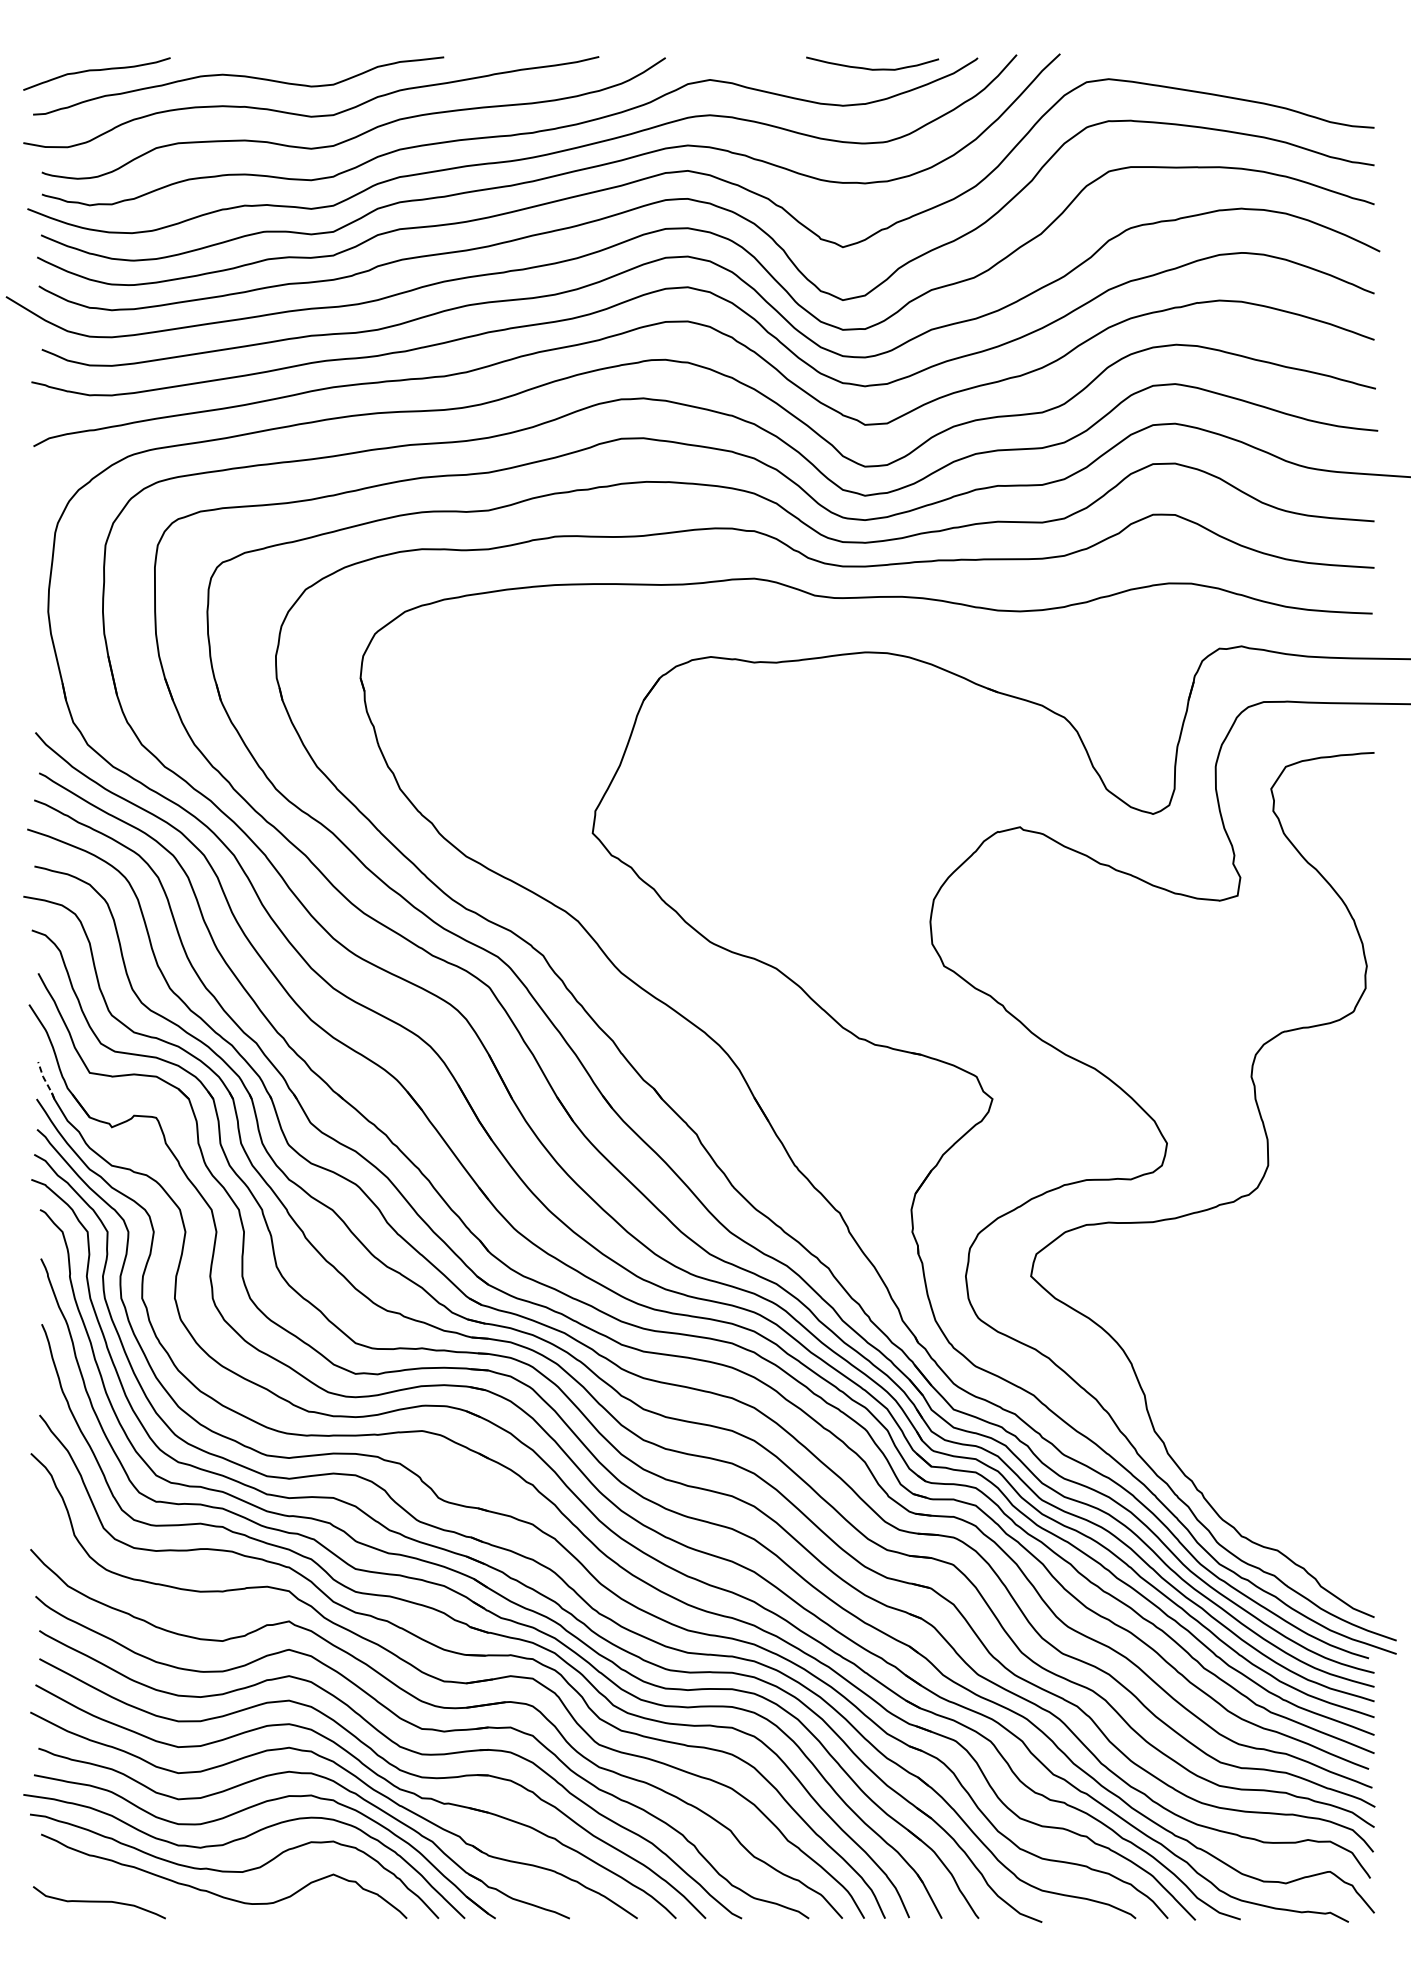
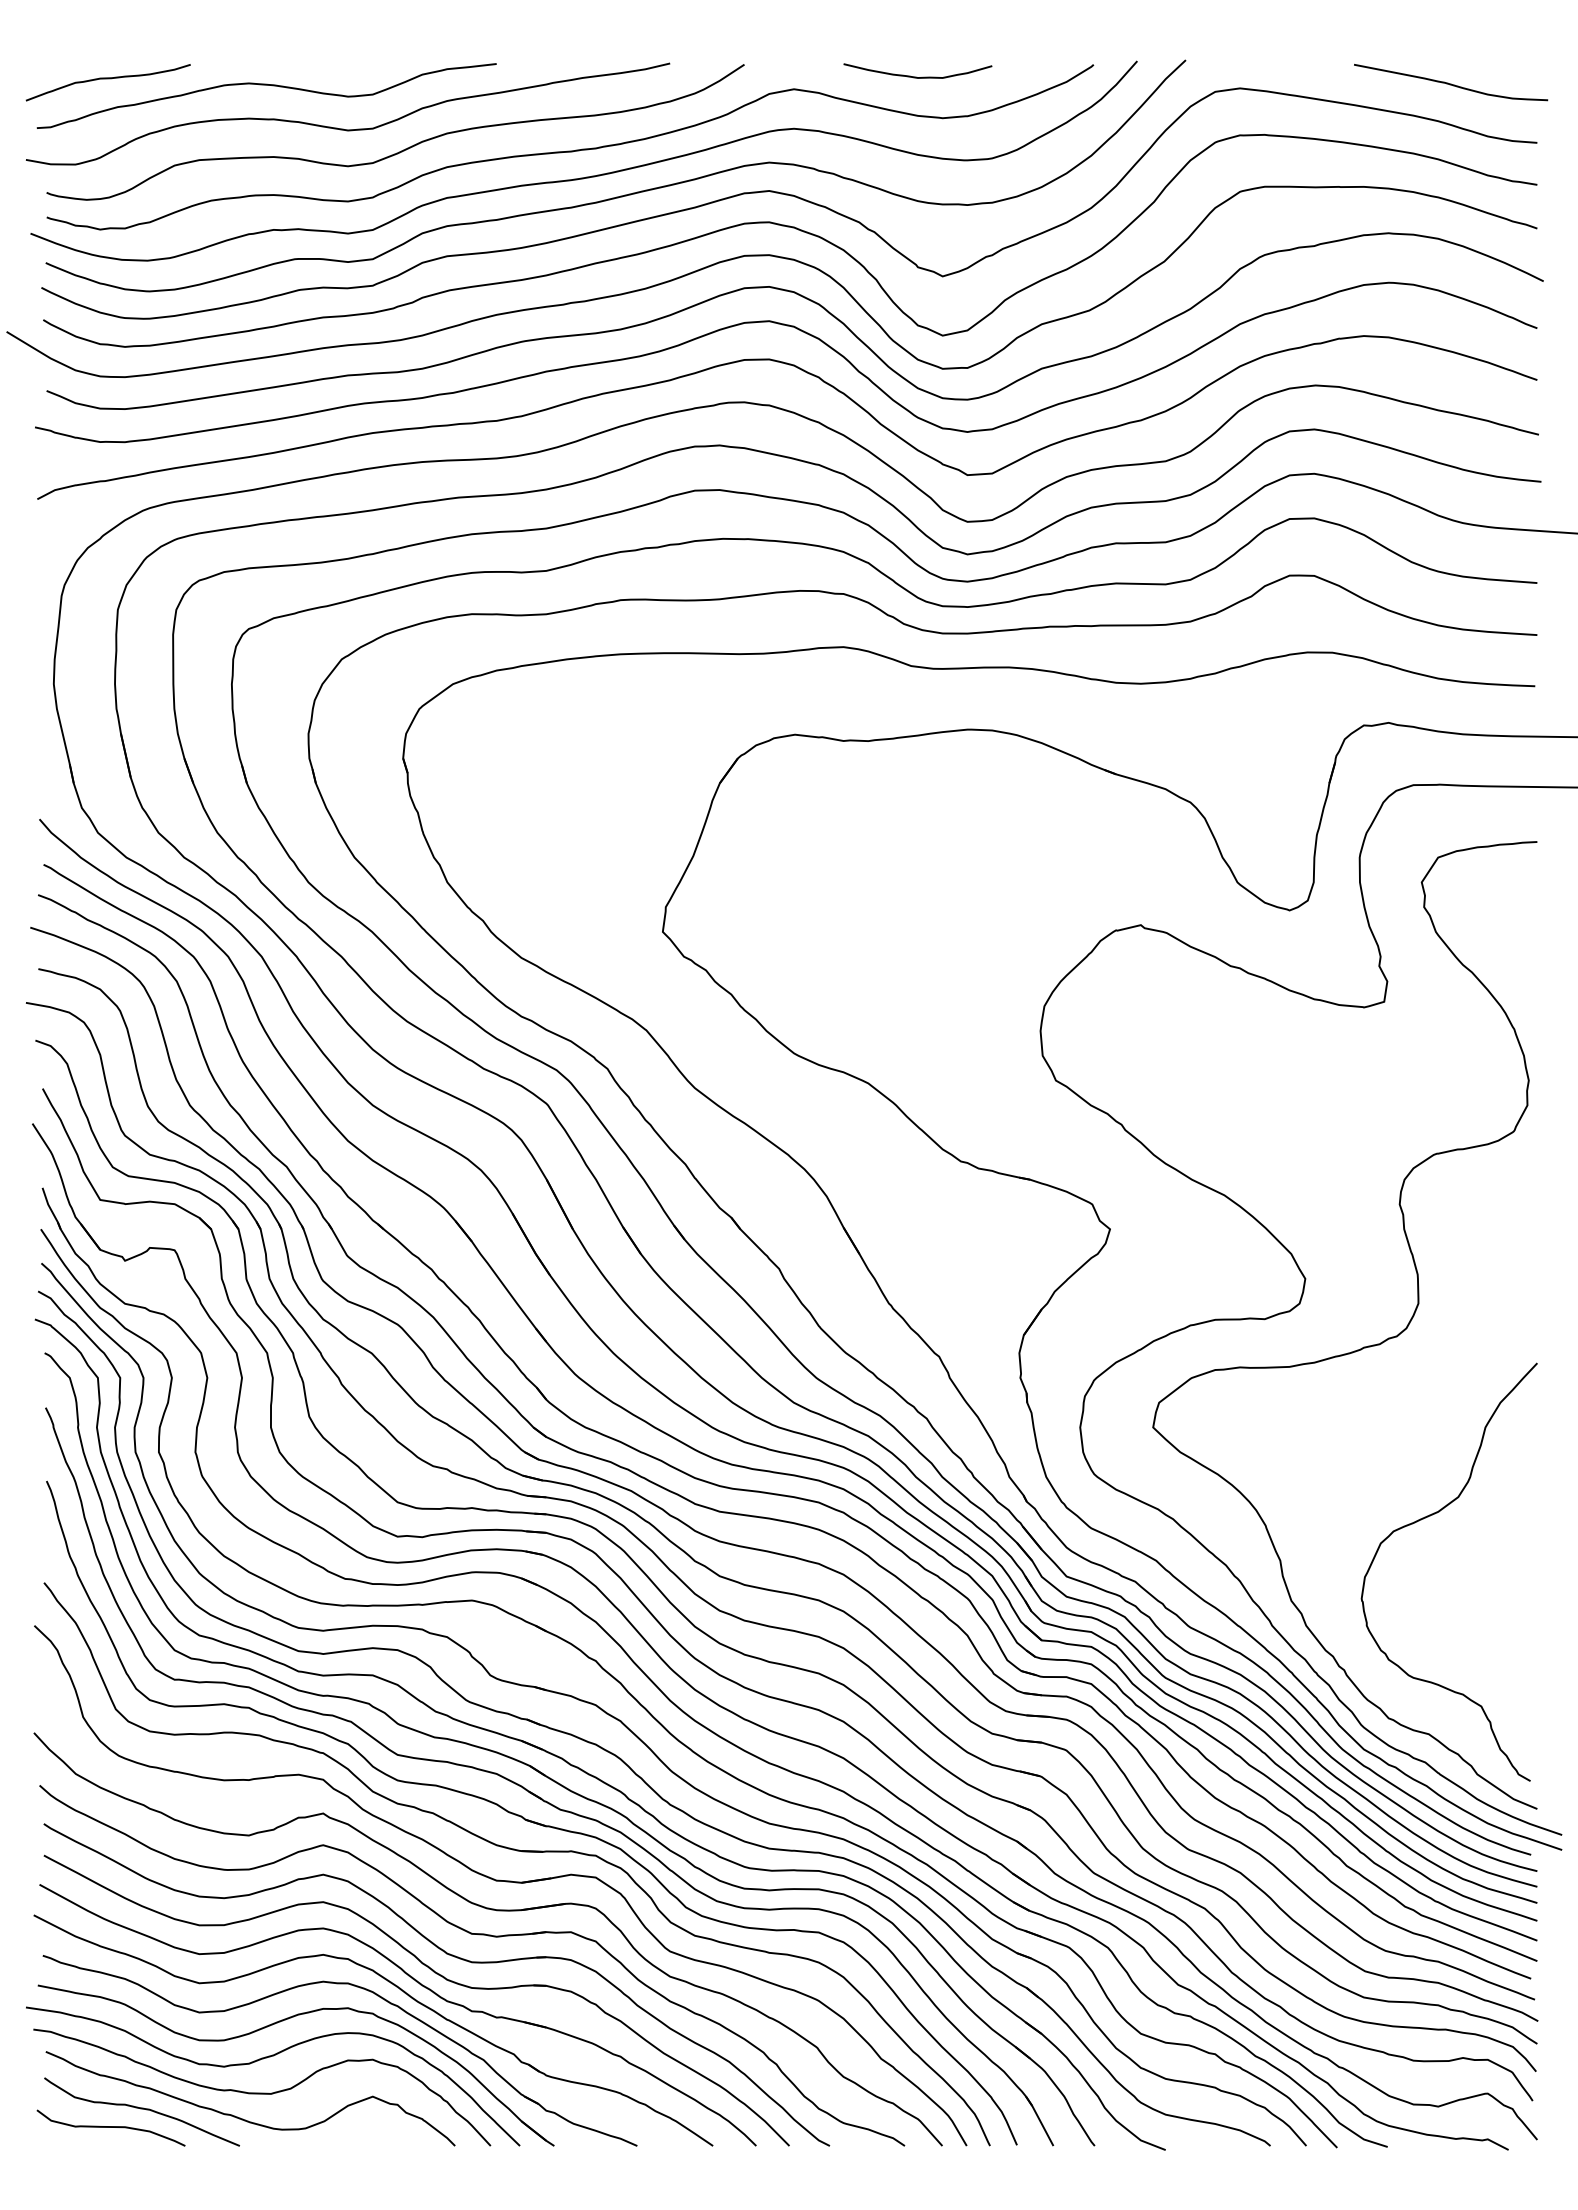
curve: (871, 68) -> (916, 76), moved
curve: (1297, 74) -> (1451, 83), added
line: (45, 1080) -> (50, 1208), dashed -> solid
curve: (1277, 1356) -> (1428, 1517), added
curve: (126, 1886) -> (141, 2109), added

